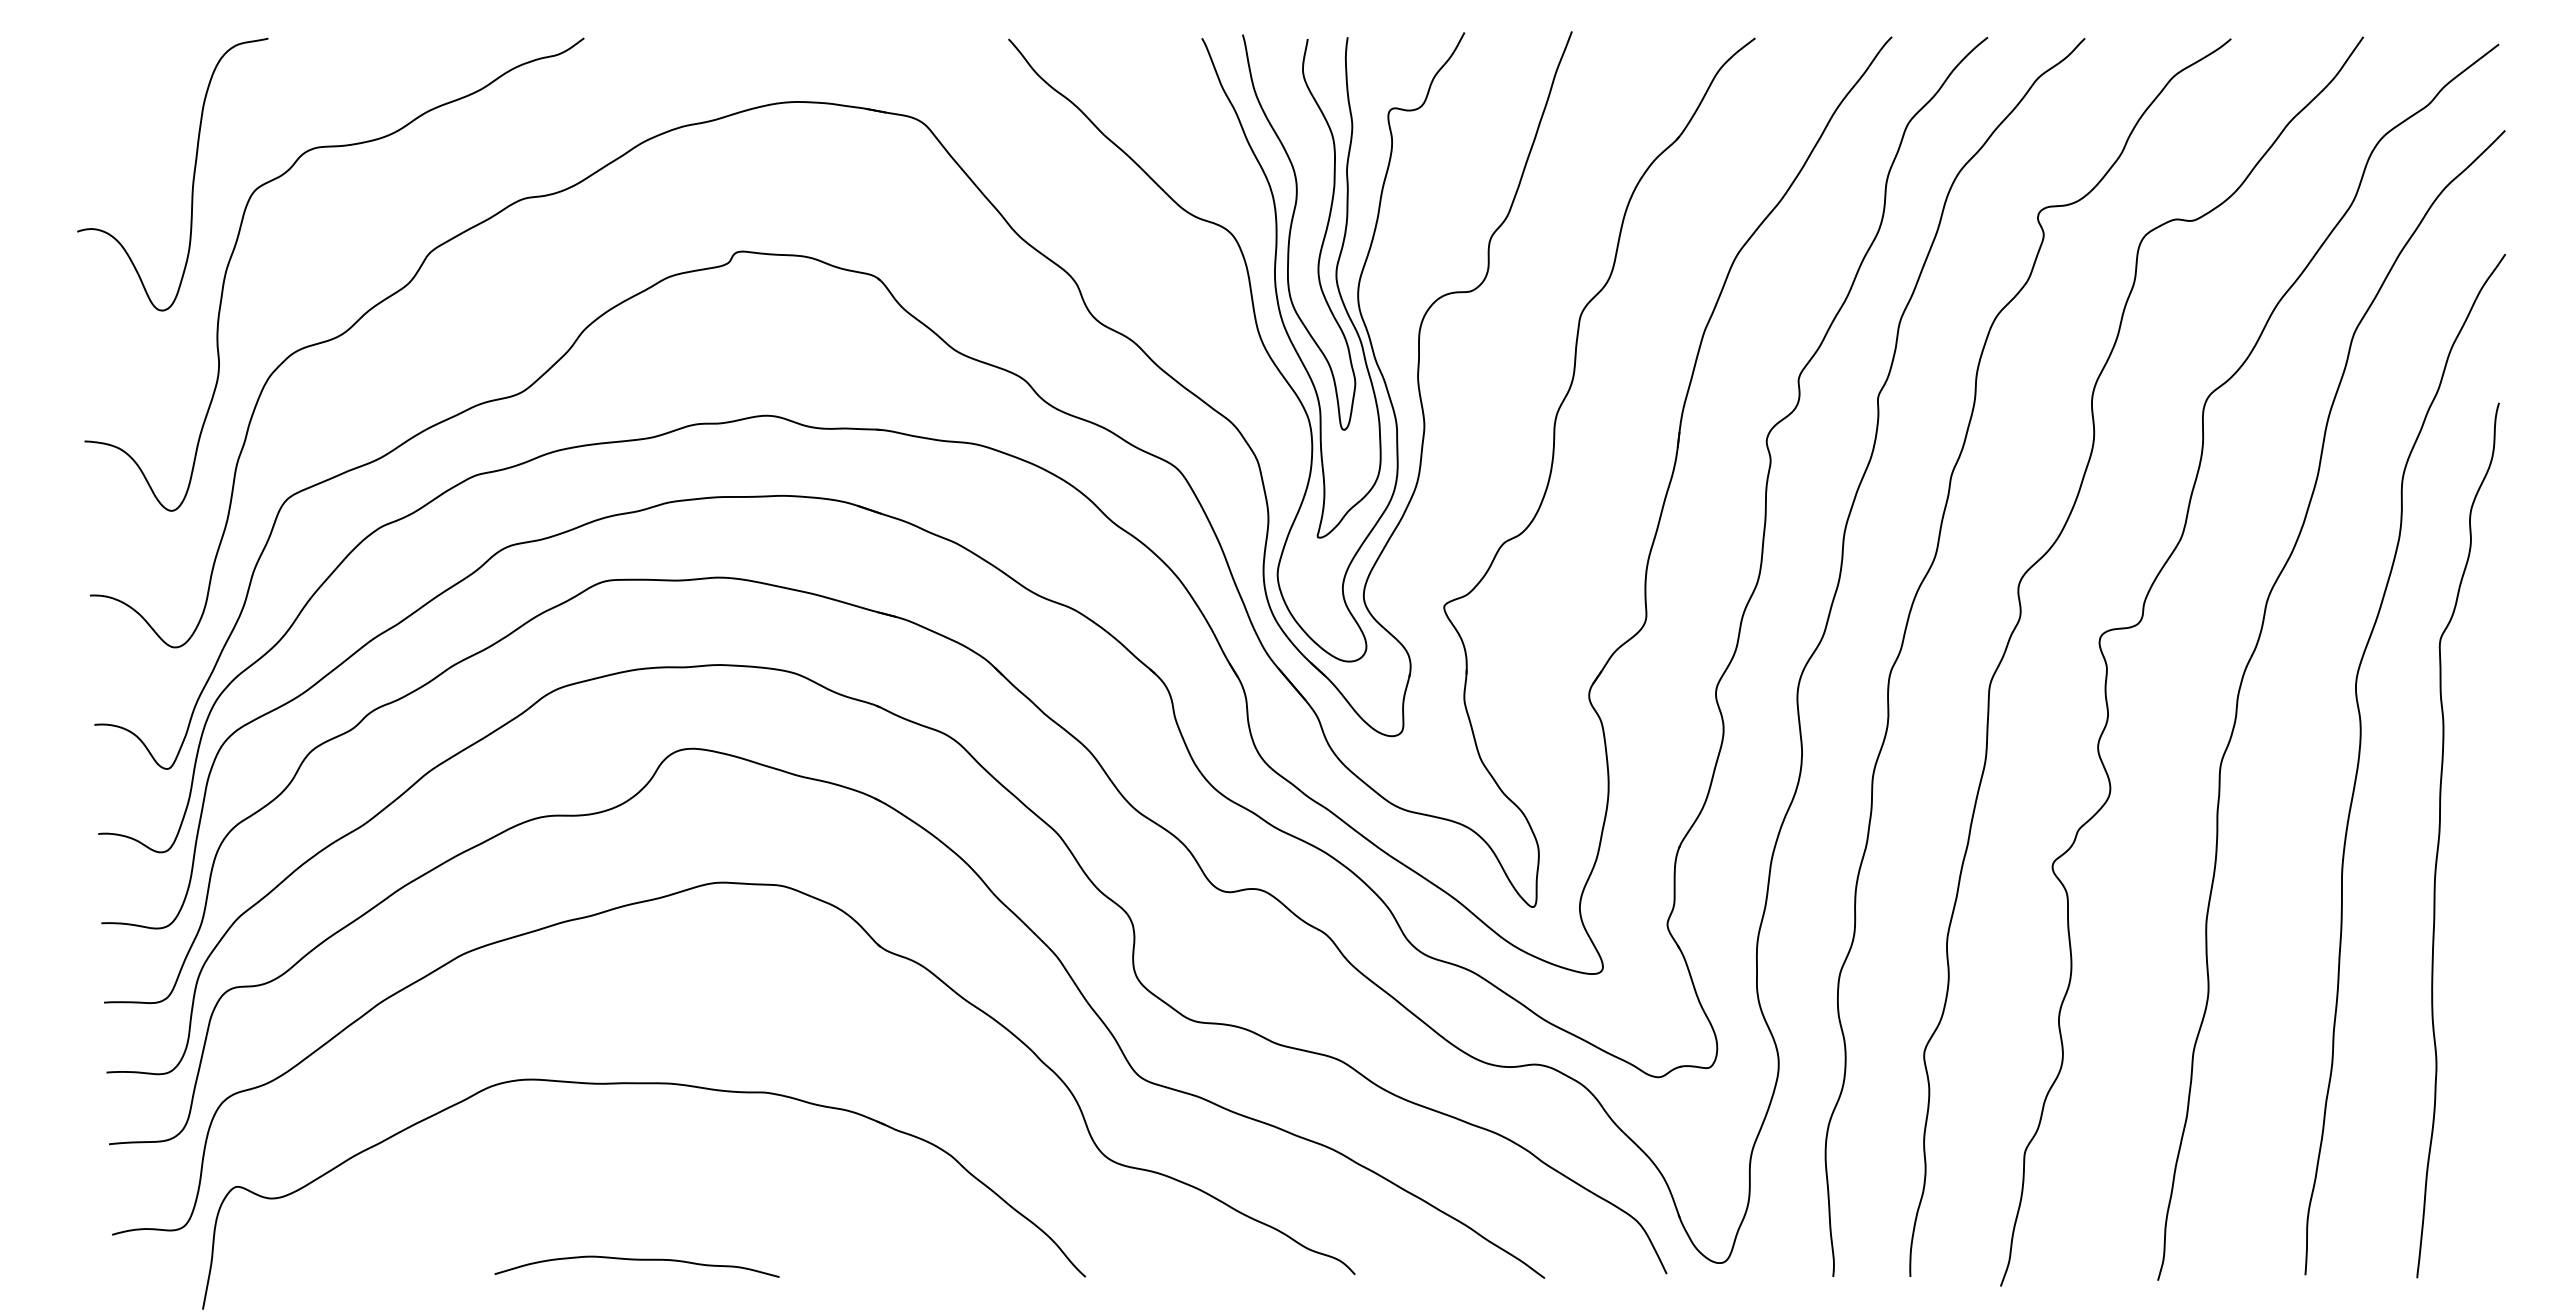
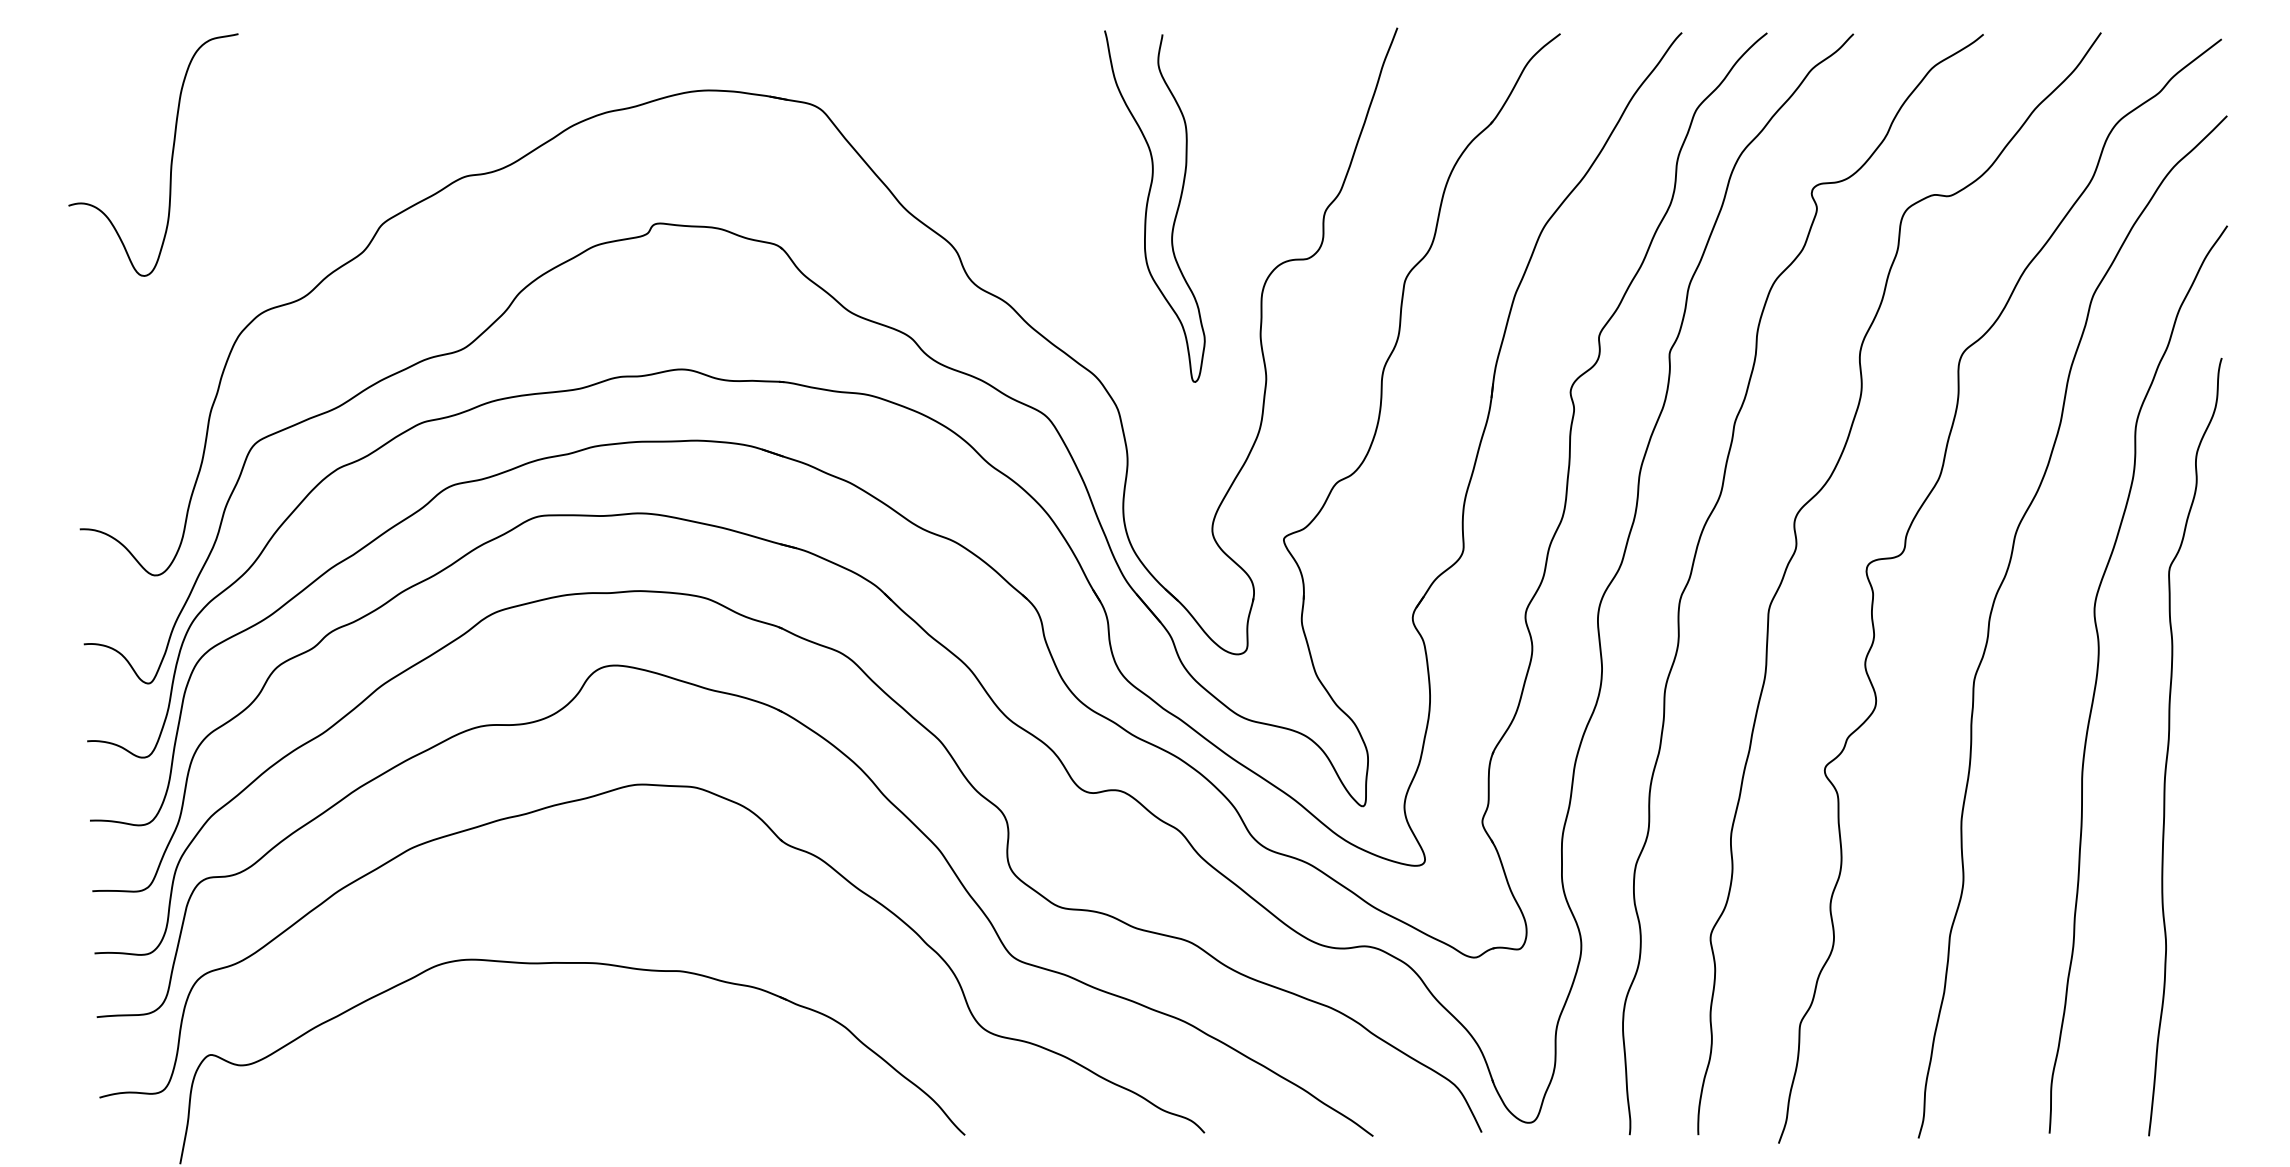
curve: (237, 242) -> (211, 215), removed
part: (1259, 338) -> (1119, 300), removed
curve: (636, 1260) -> (565, 1120), removed

